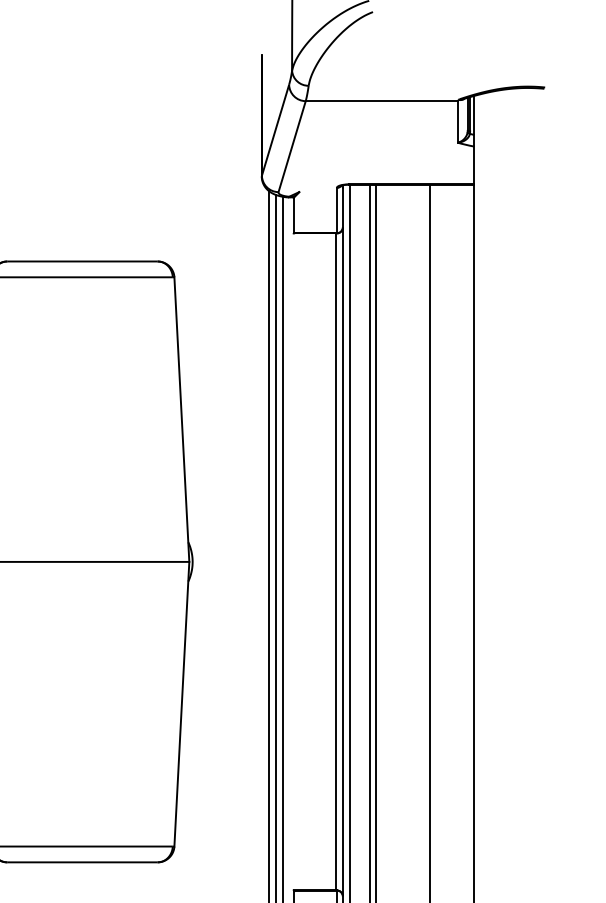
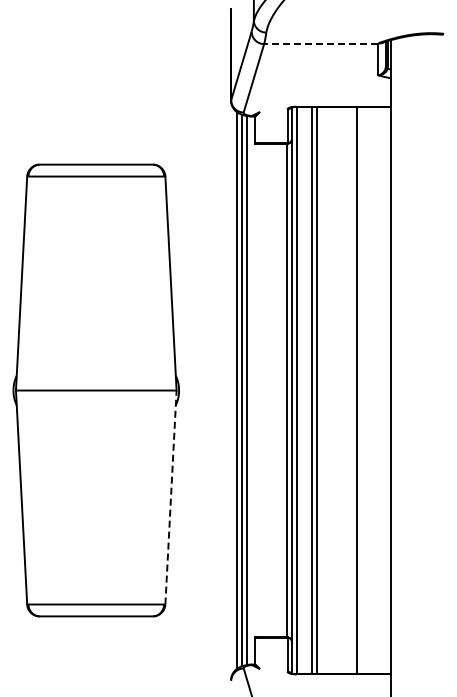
line: (380, 101) -> (320, 44), solid -> dashed
line: (182, 704) -> (171, 497), solid -> dashed

